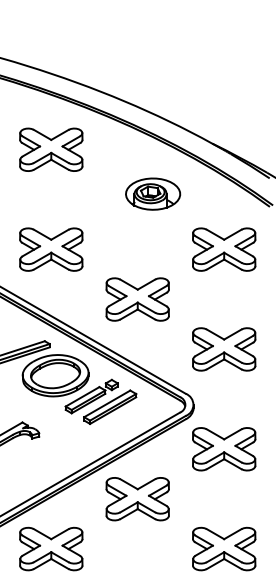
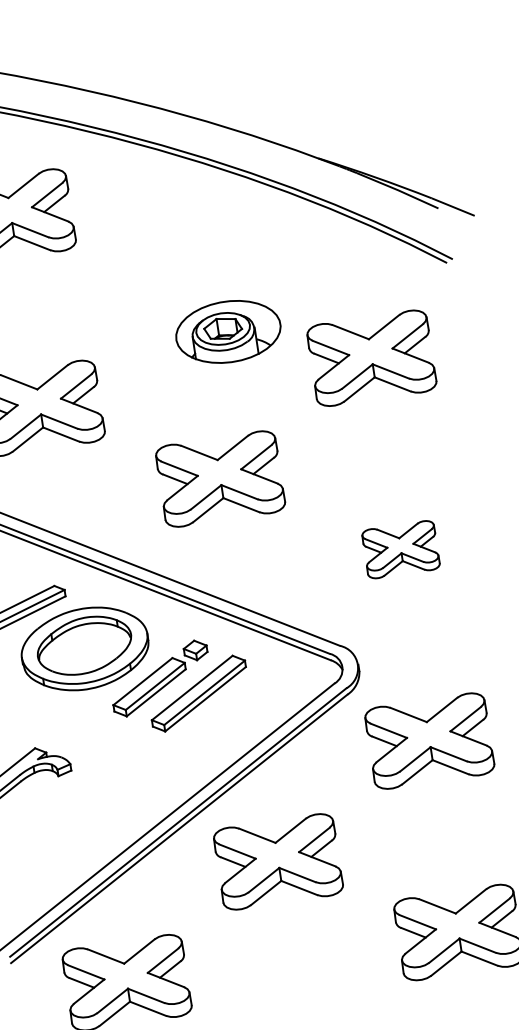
part: (153, 193) -> (228, 330), moved
part: (224, 349) -> (401, 549), size x0.6

